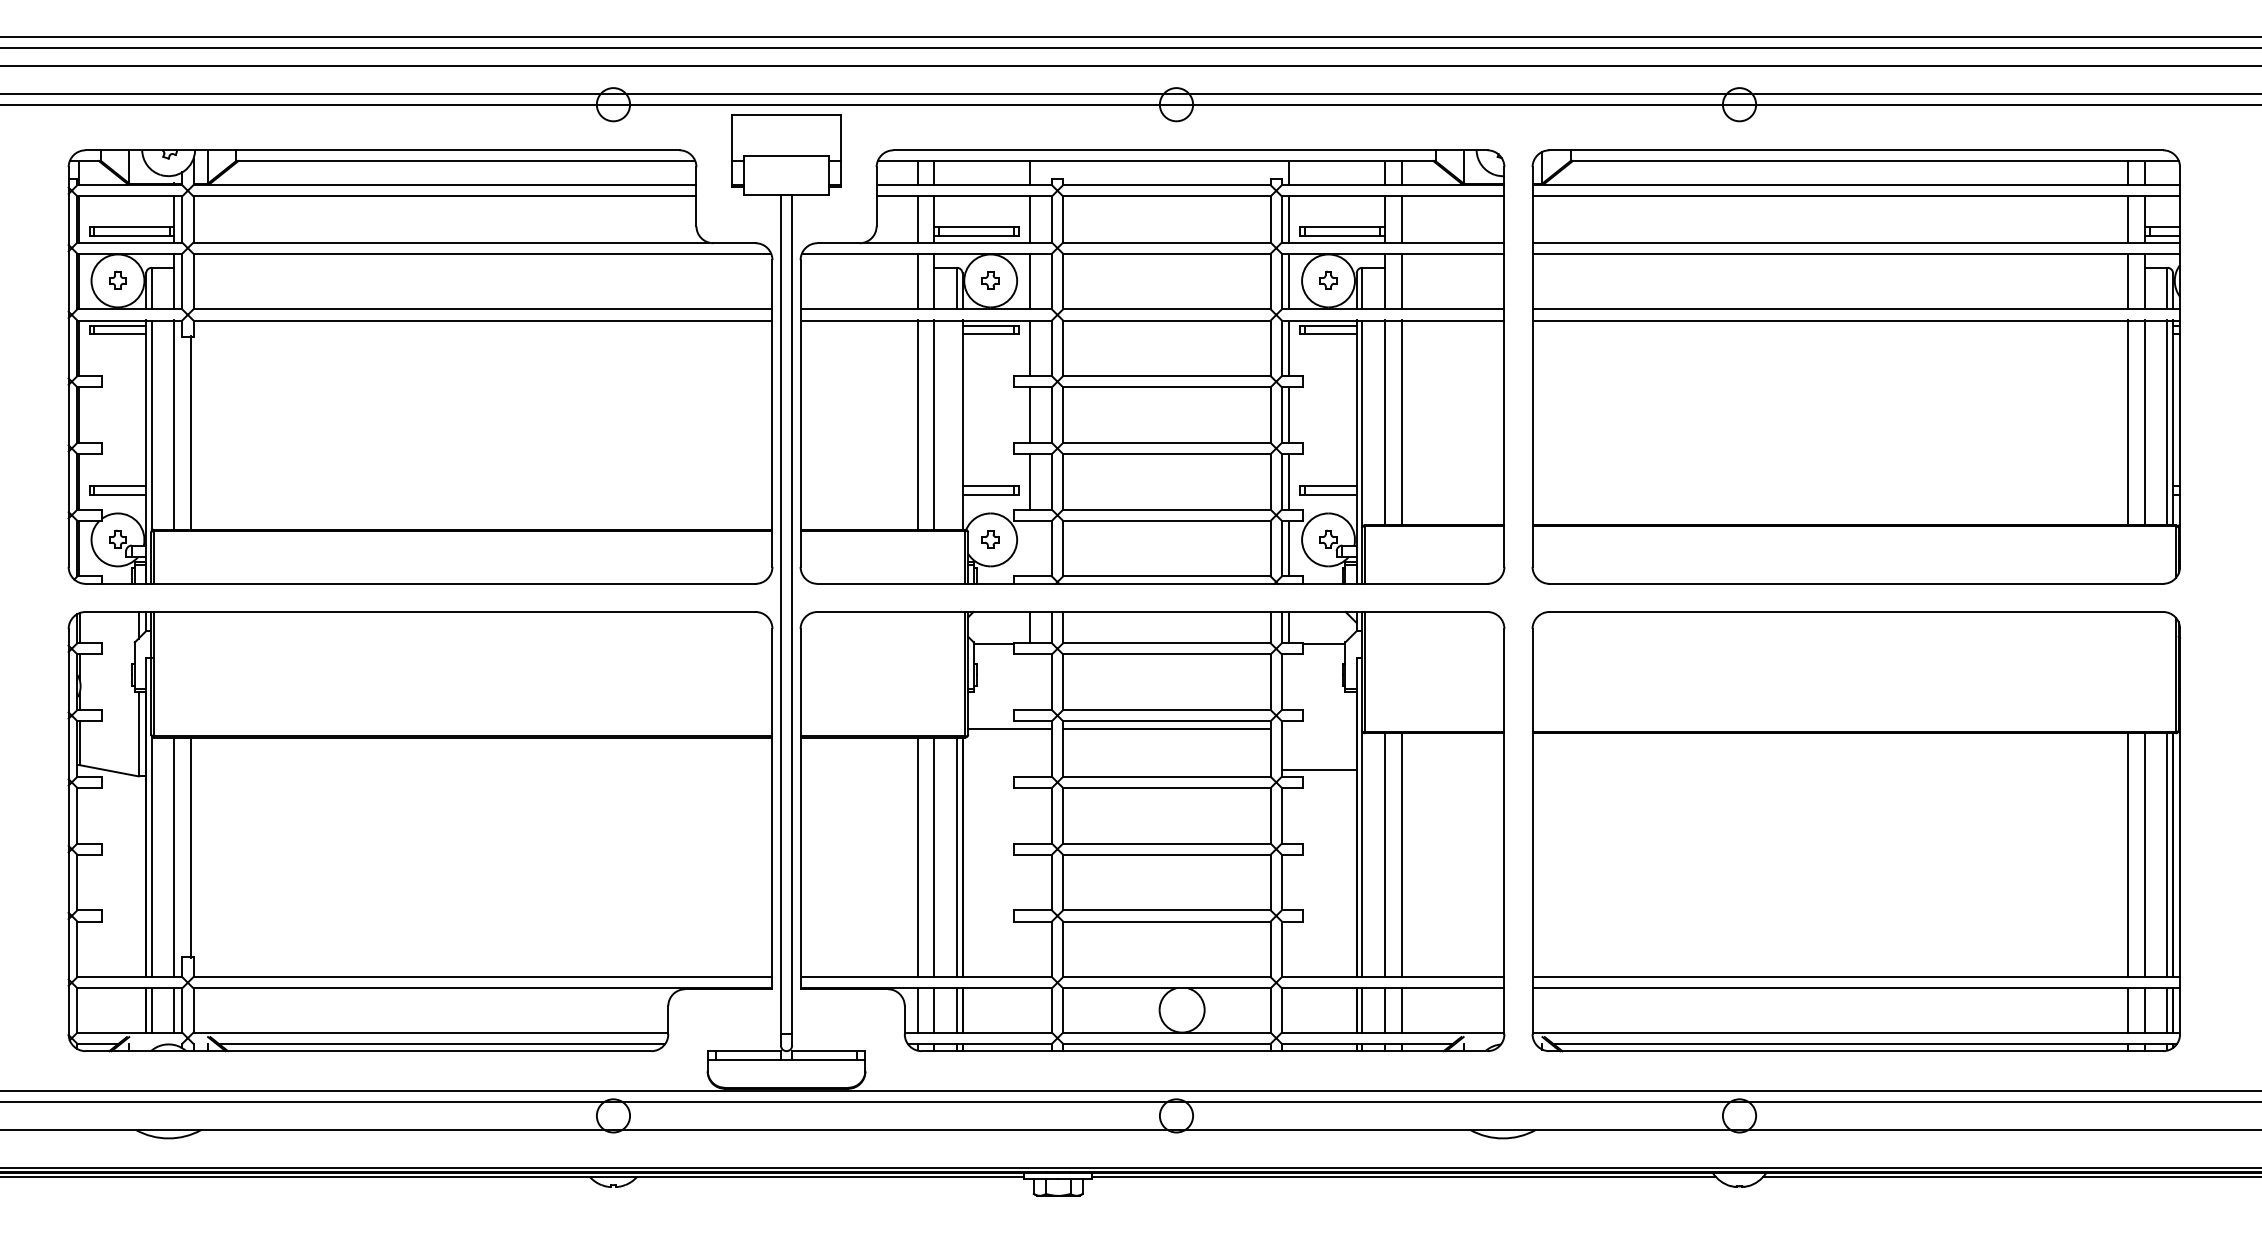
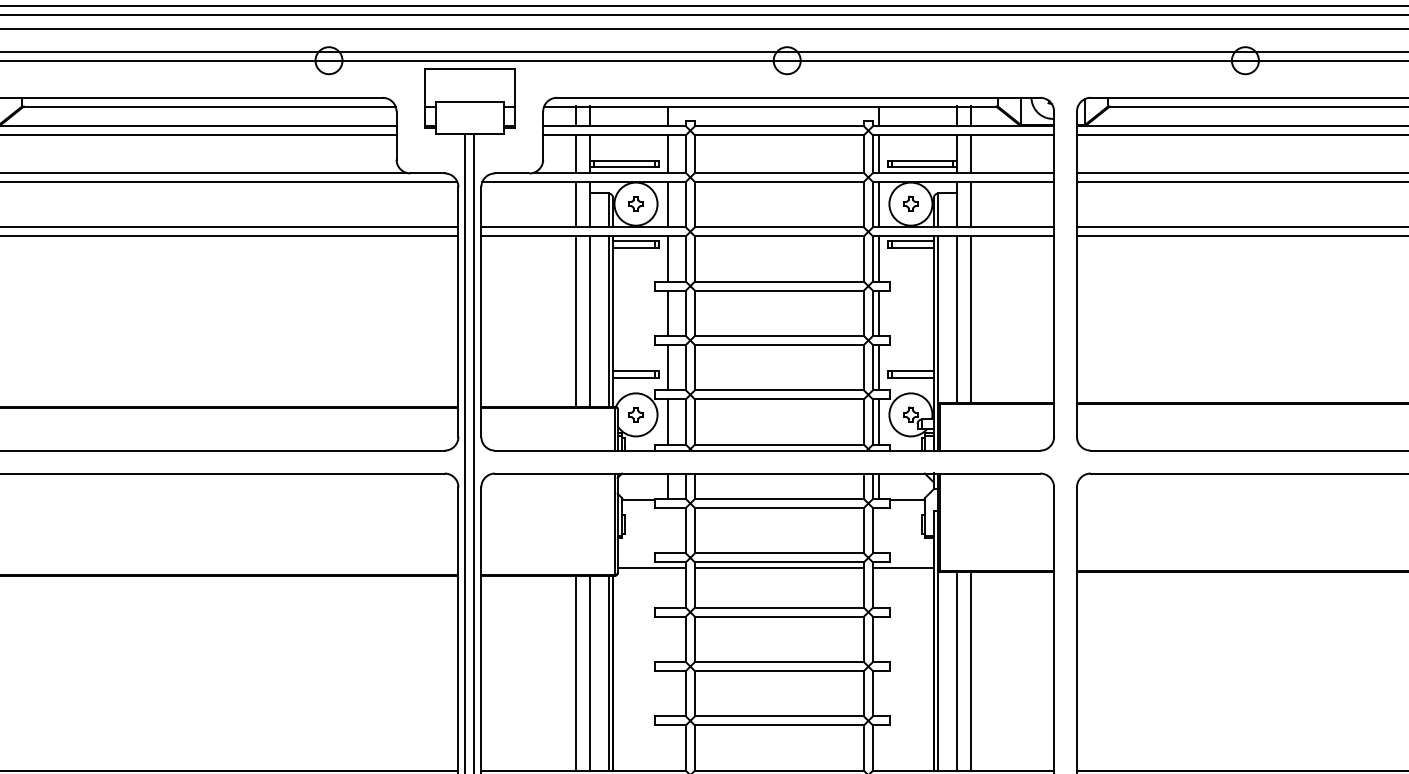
line: (956, 424) -> (608, 320), added
line: (1030, 548) -> (668, 421), added
line: (1318, 769) -> (902, 568), moved

